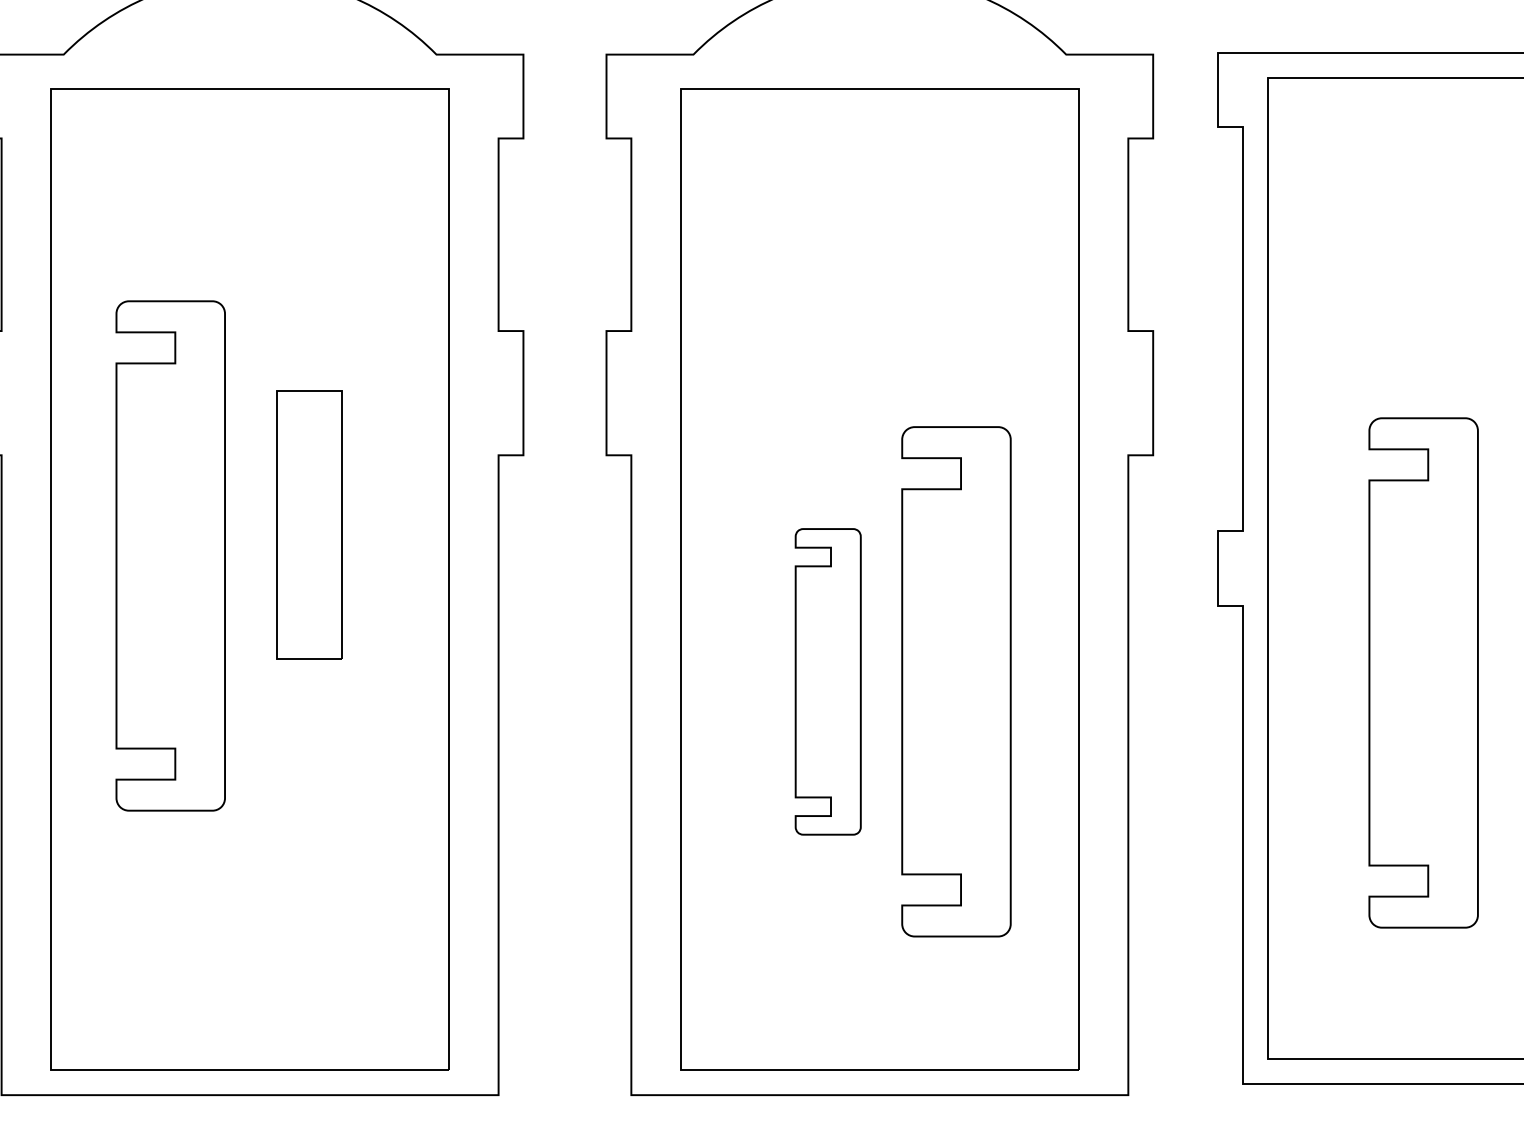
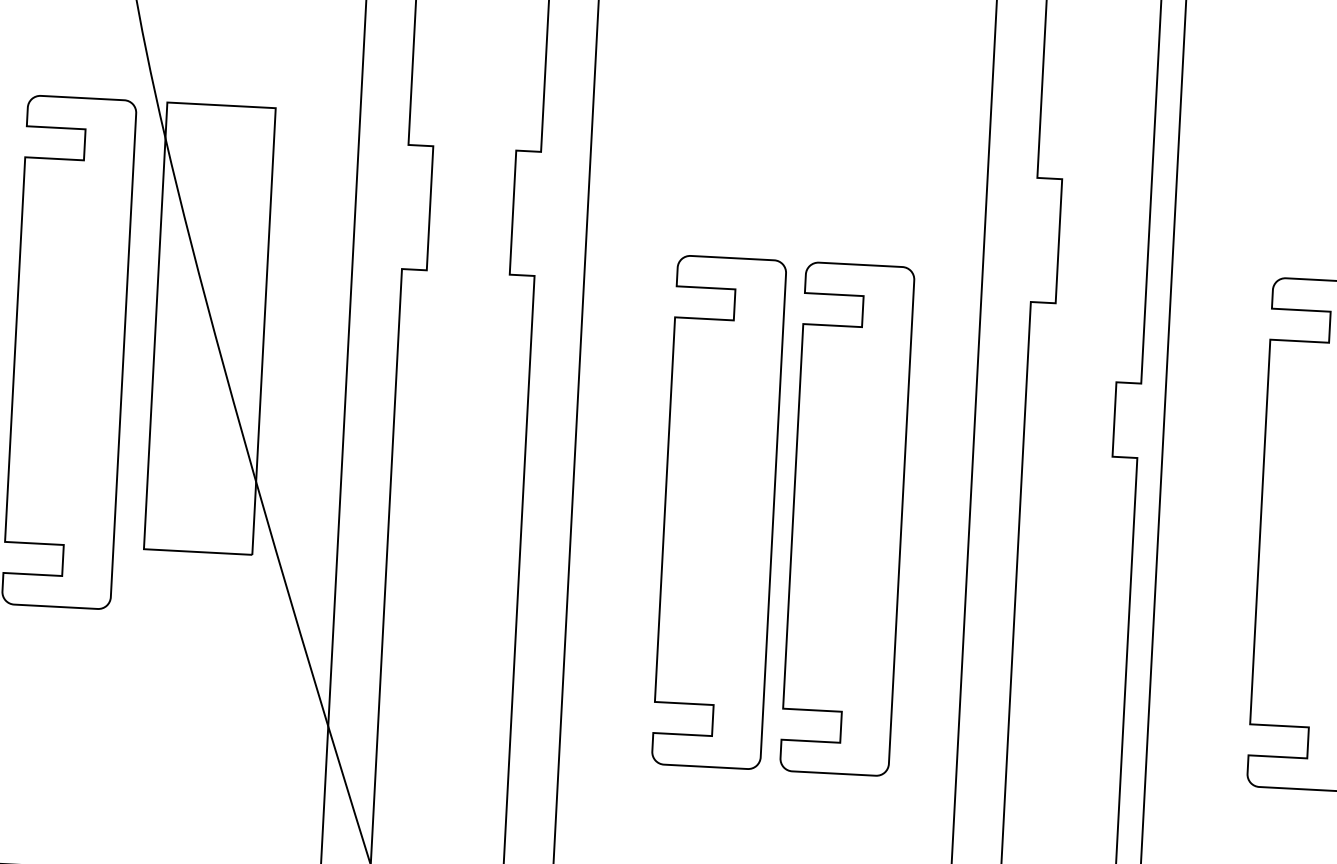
part: (309, 524) -> (209, 328), size x1.67
part: (828, 681) -> (719, 512), size x1.67

